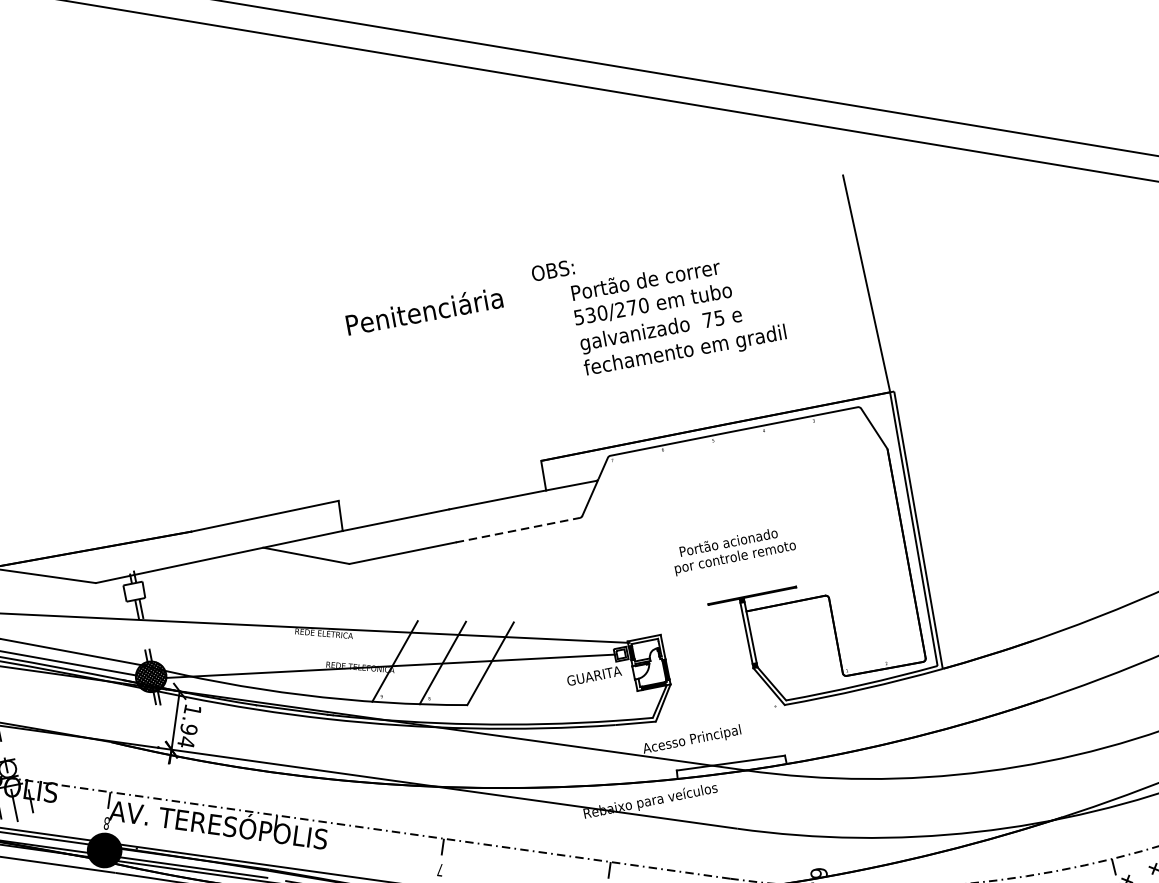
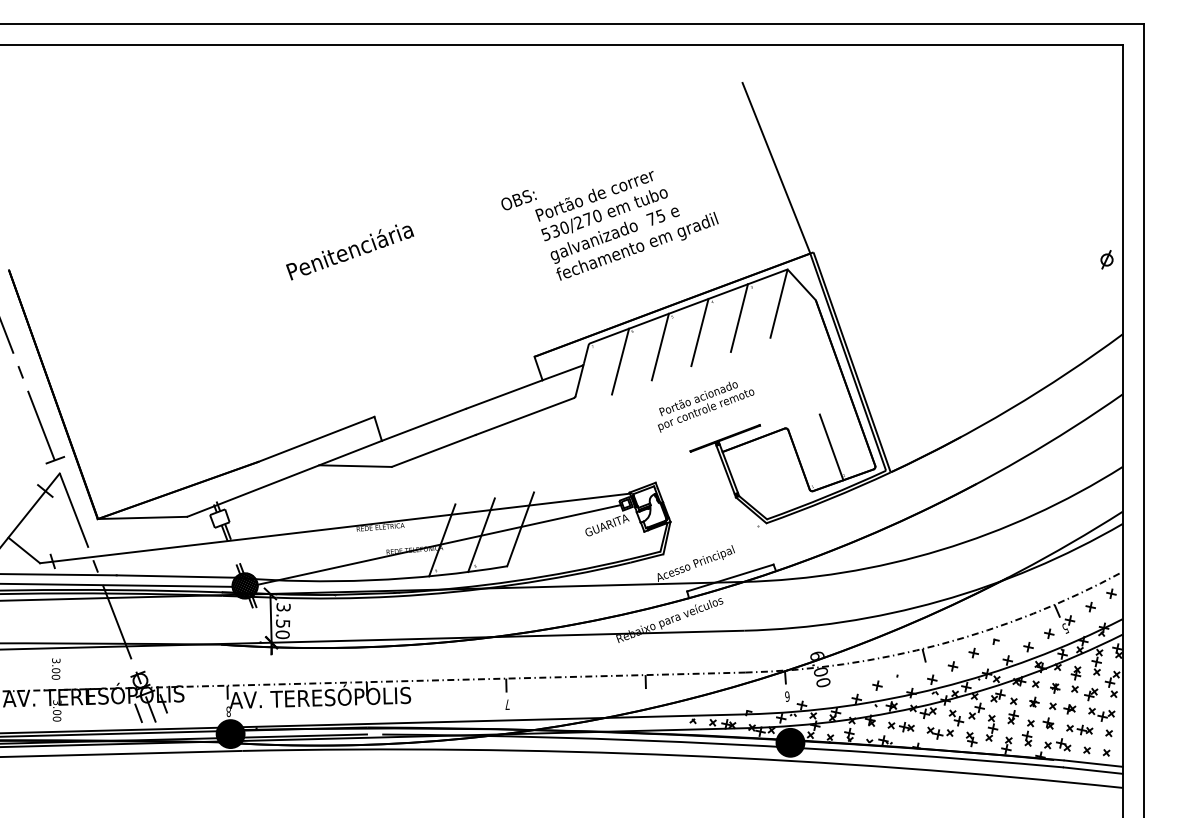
text: (424, 313) -> (350, 252), moved
line: (842, 445) -> (778, 303), added
line: (791, 454) -> (738, 317), added
line: (742, 464) -> (699, 332), added
line: (692, 473) -> (659, 346), added
line: (642, 483) -> (620, 361), added
line: (518, 530) -> (525, 416), dashed -> solid
line: (877, 627) -> (831, 447), added
text: (188, 726) -> (282, 621), 1.94 -> 3.50

